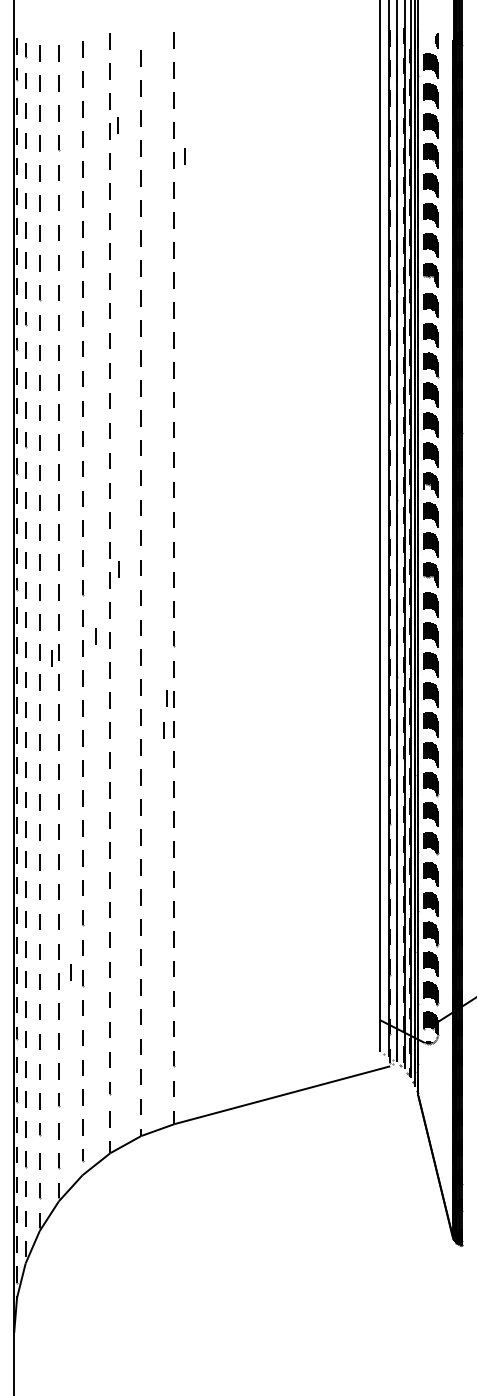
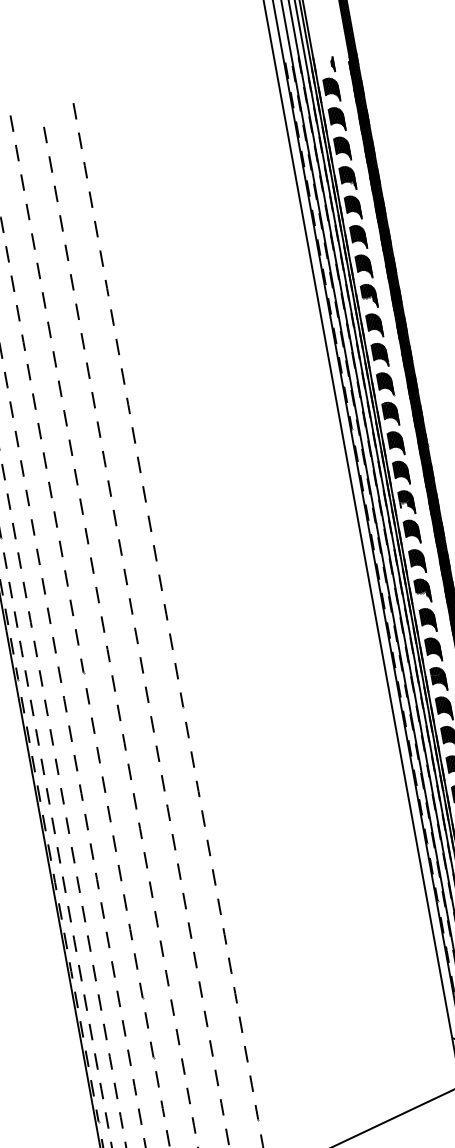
line: (117, 125) -> (34, 204), removed
line: (184, 156) -> (105, 223), removed
line: (118, 569) -> (114, 641), removed
line: (95, 636) -> (103, 711), removed
line: (51, 658) -> (64, 741), removed
line: (166, 698) -> (184, 759), removed
line: (163, 730) -> (187, 791), removed
line: (70, 972) -> (139, 1046), removed

